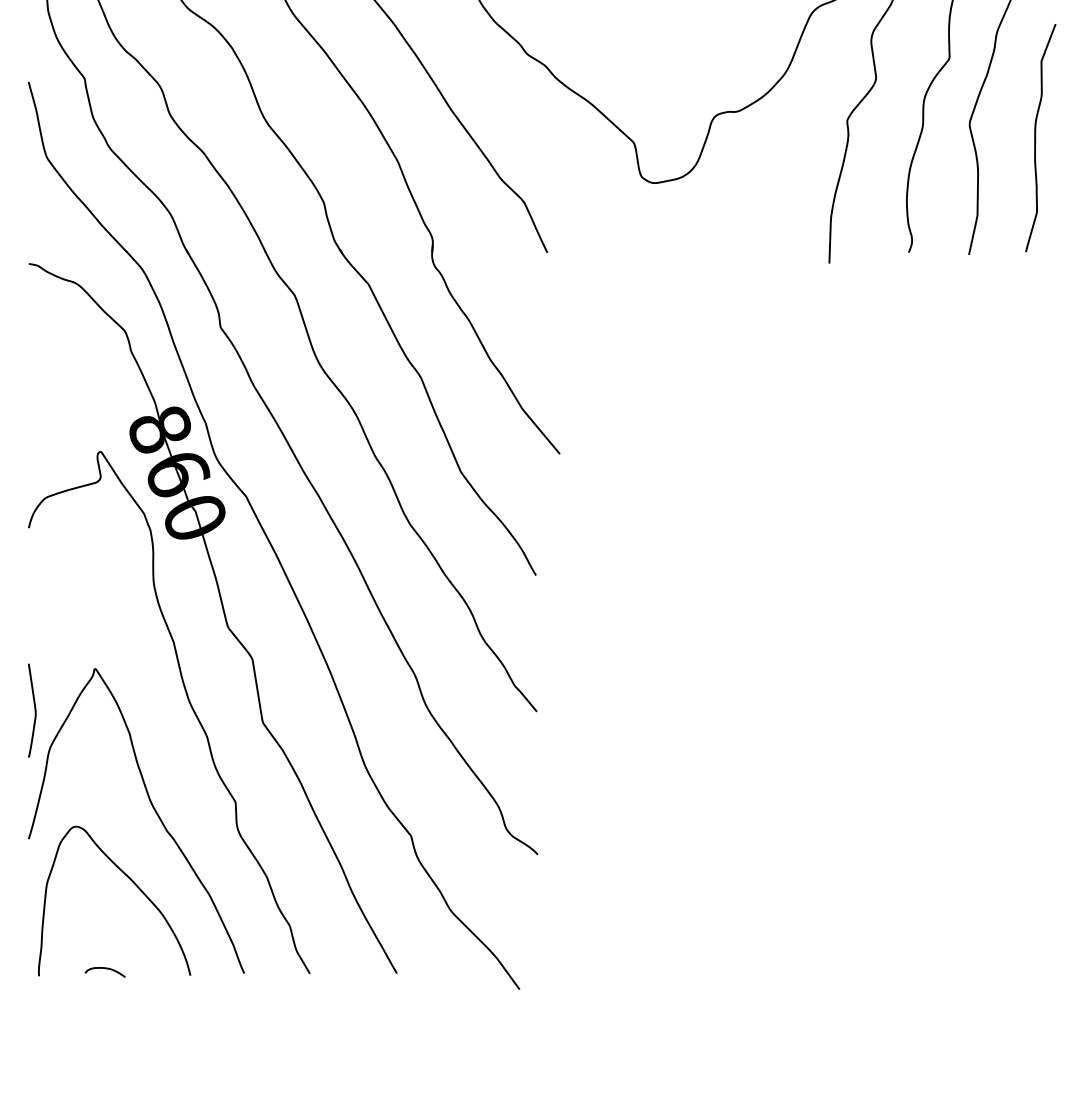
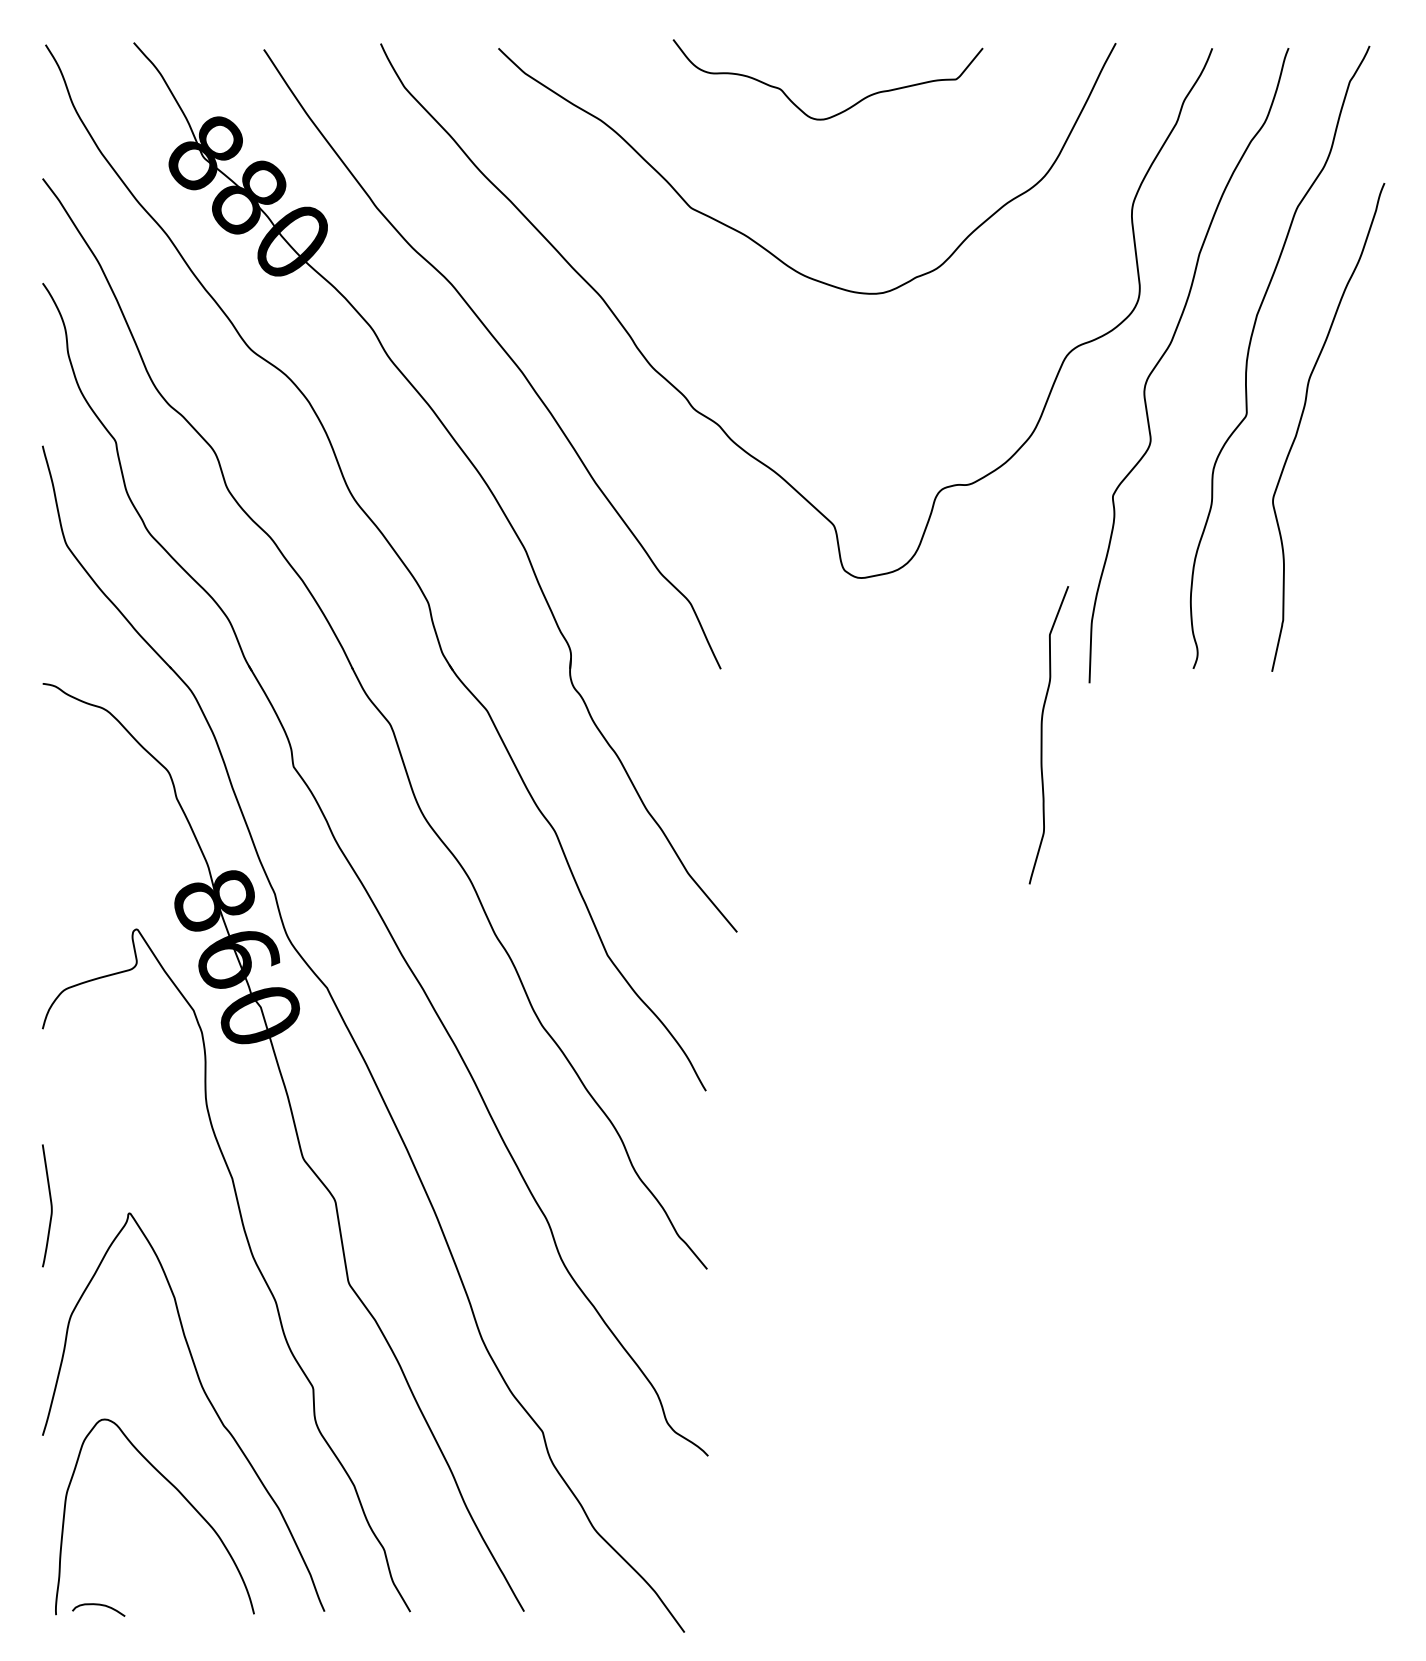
curve: (1035, 138) -> (1042, 735), moved
curve: (34, 710) -> (50, 1205), moved
curve: (105, 968) -> (98, 1605), moved

